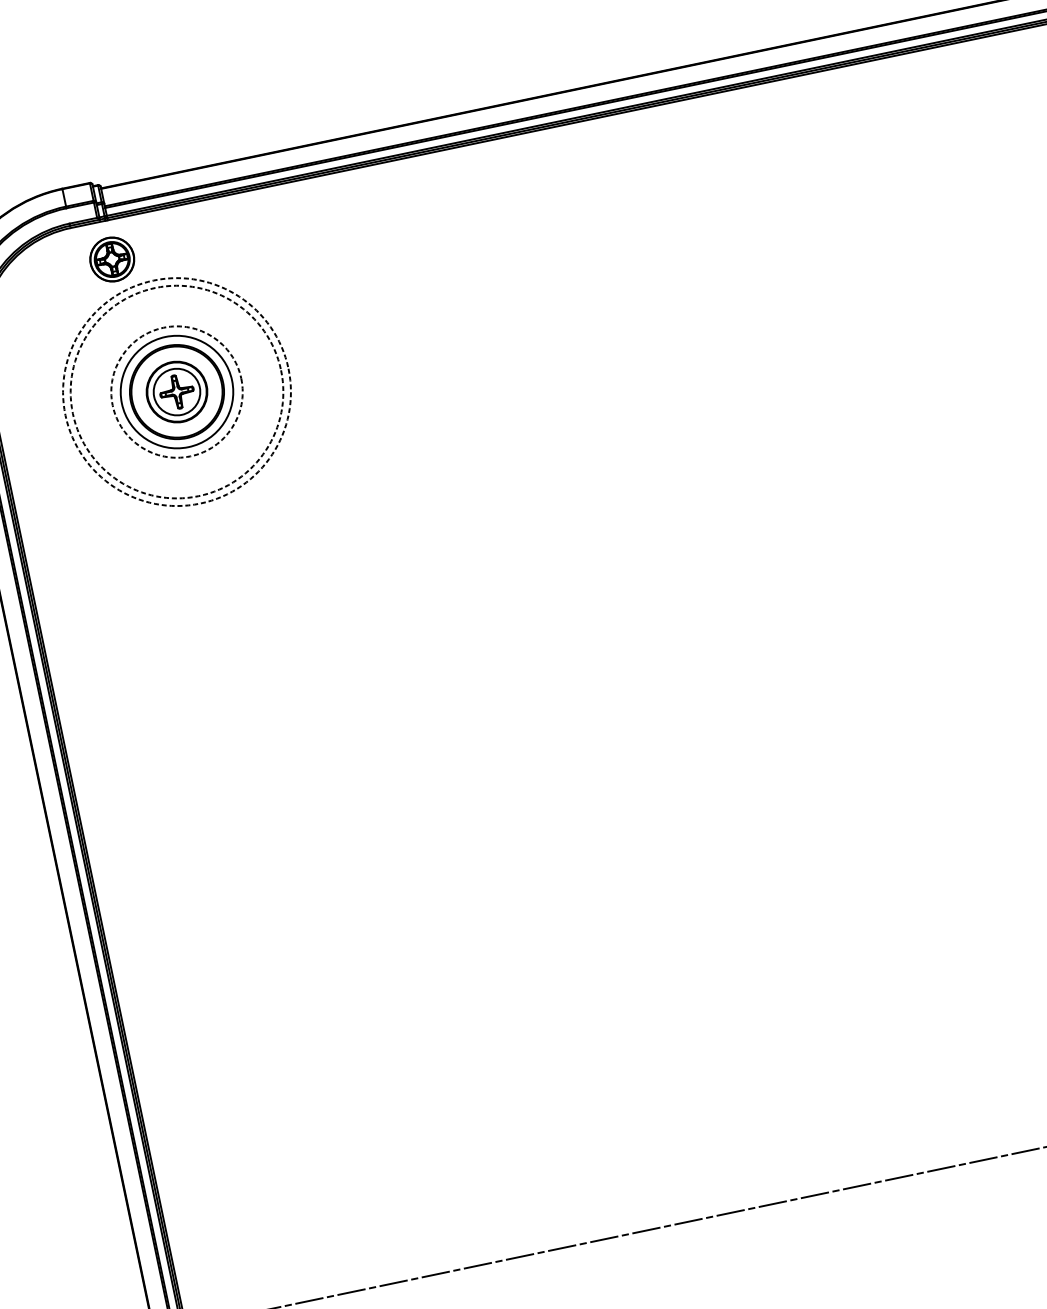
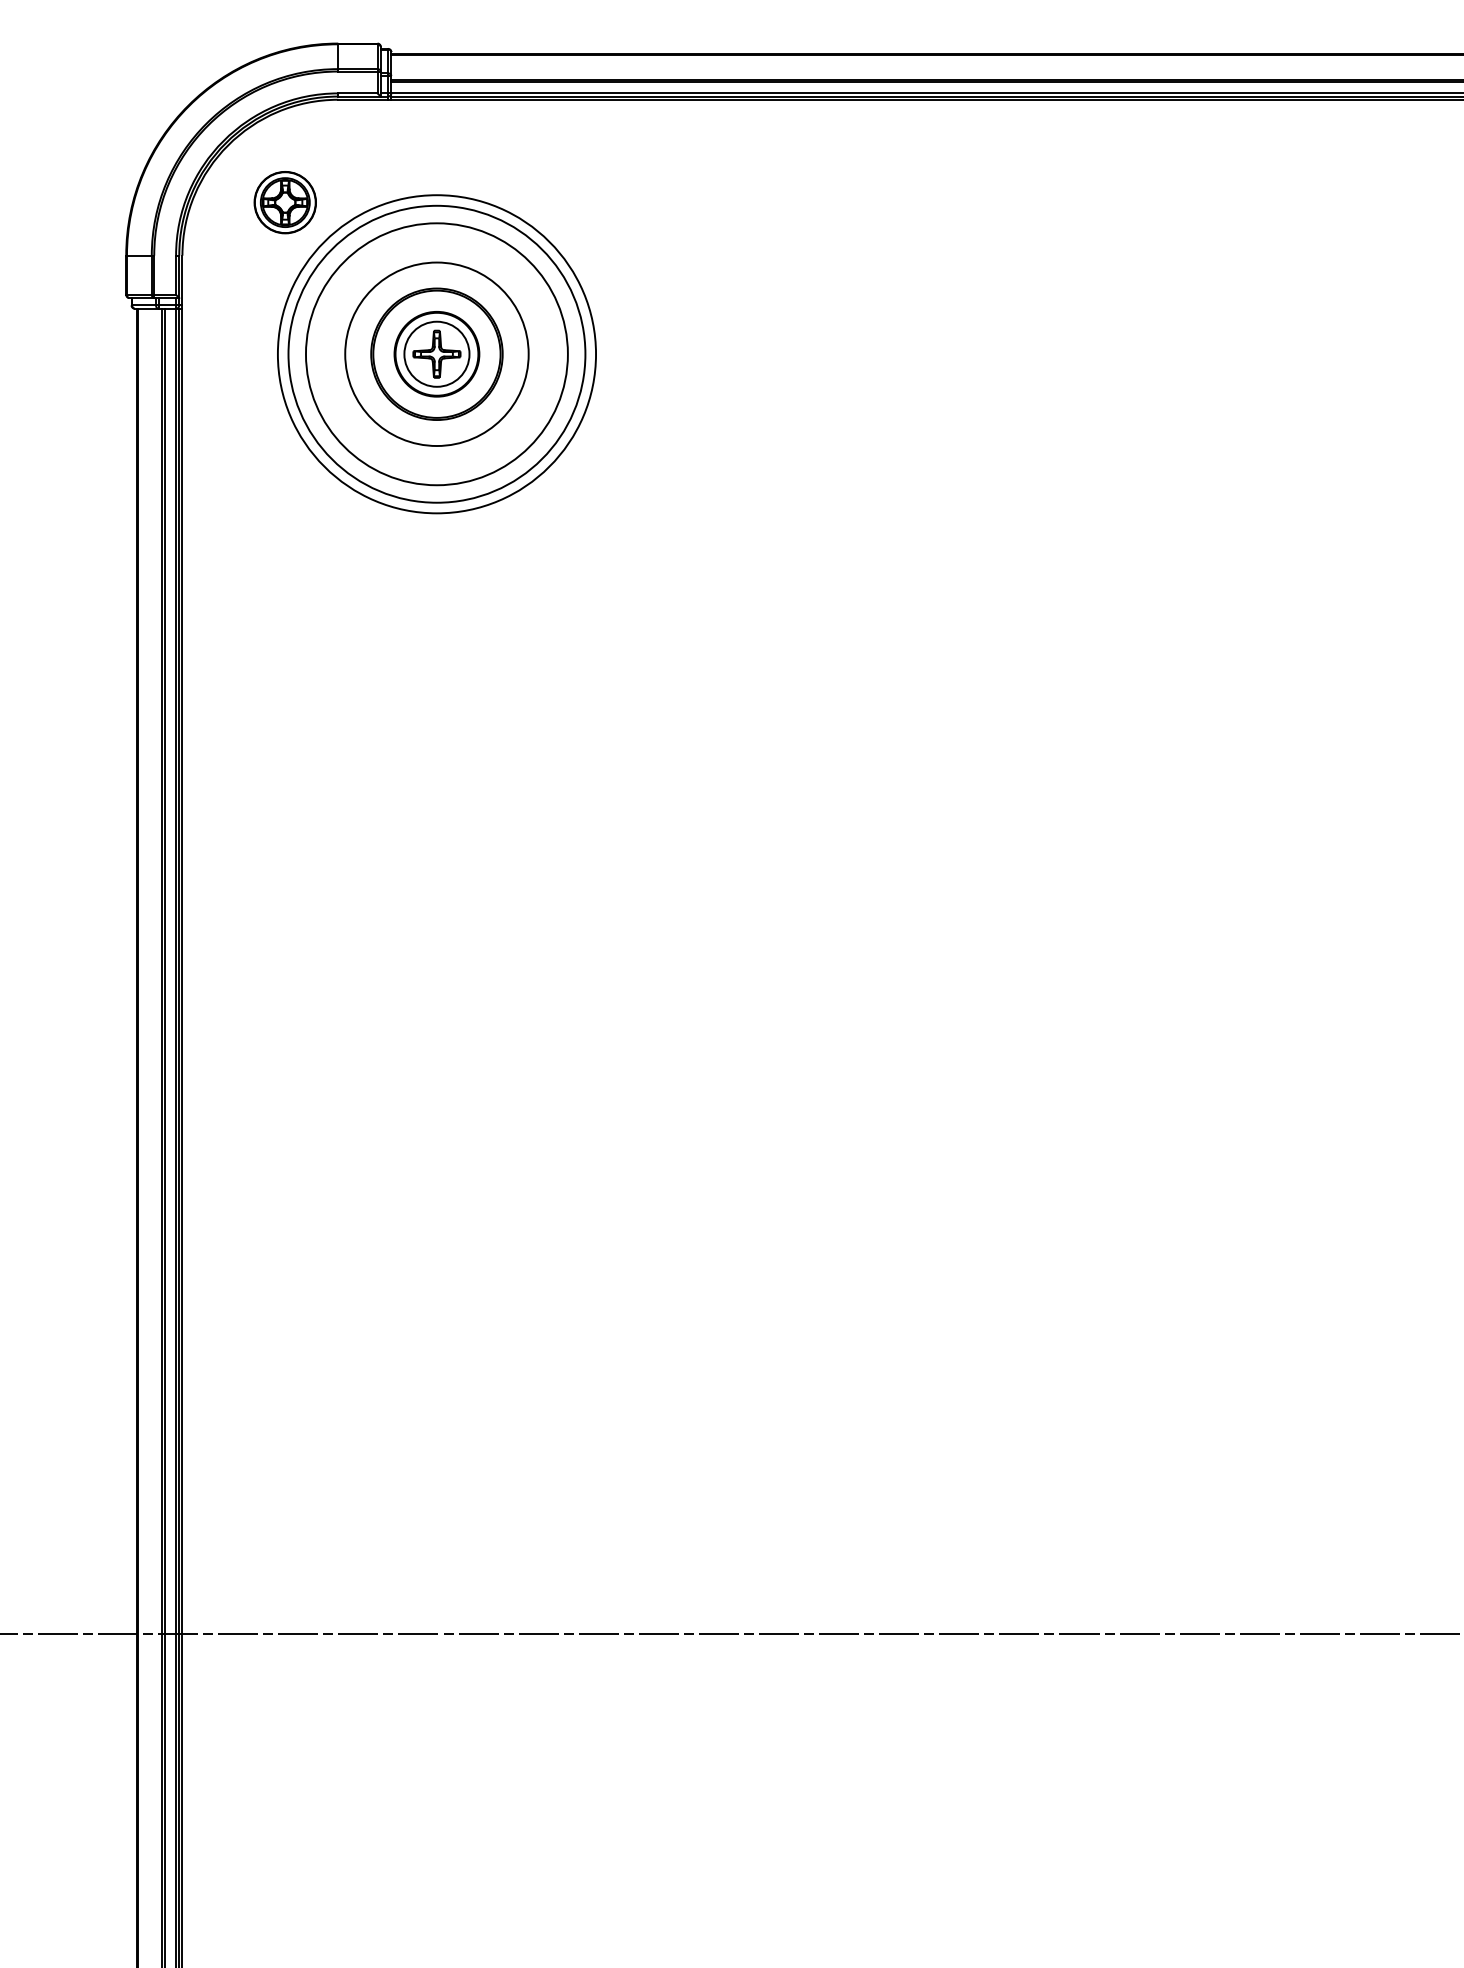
part: (111, 259) -> (284, 202), moved
circle: (176, 391) -> (436, 353), dashed -> solid
circle: (176, 392) -> (436, 354), dashed -> solid
circle: (176, 392) -> (436, 354), dashed -> solid
circle: (176, 392) -> (436, 354), size x1.67

